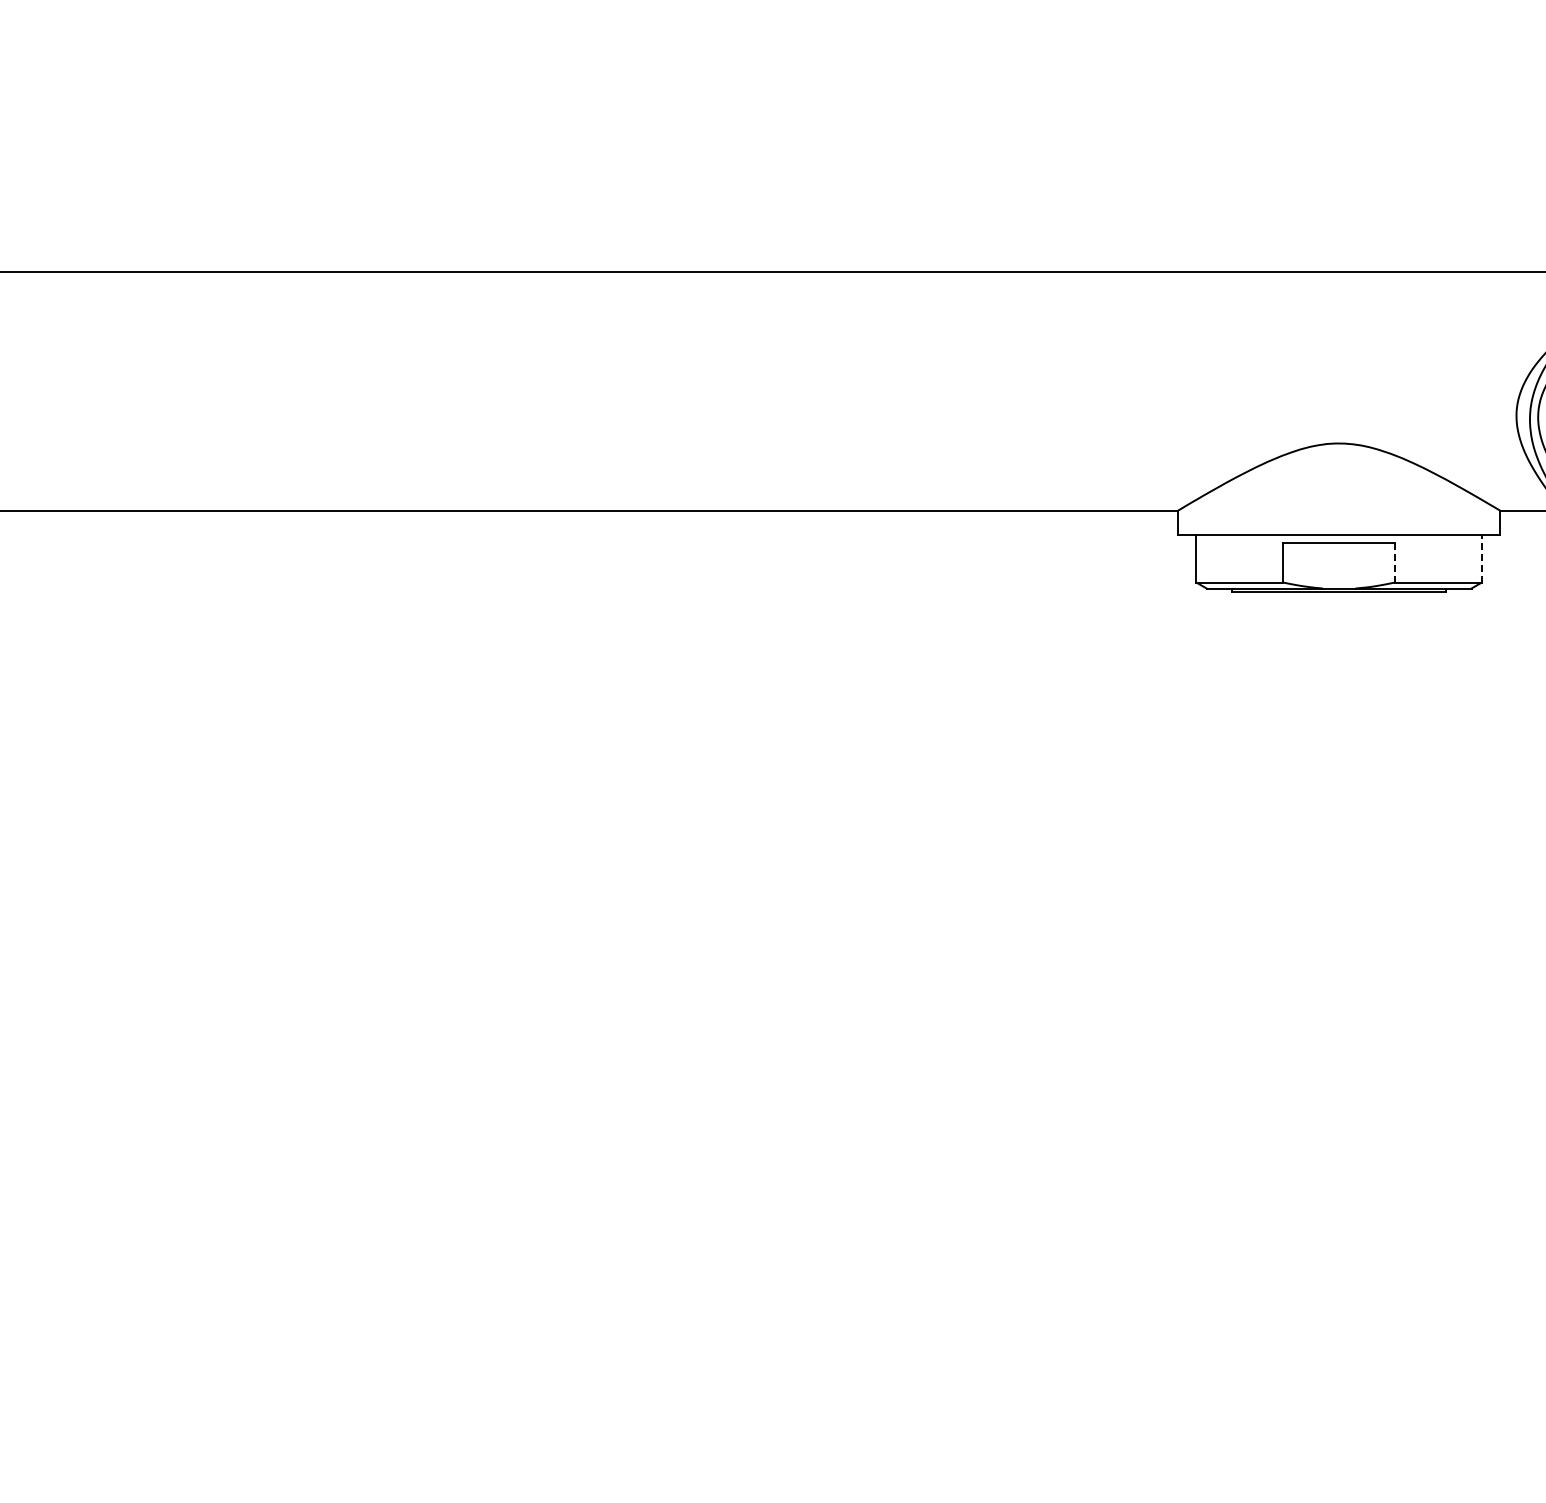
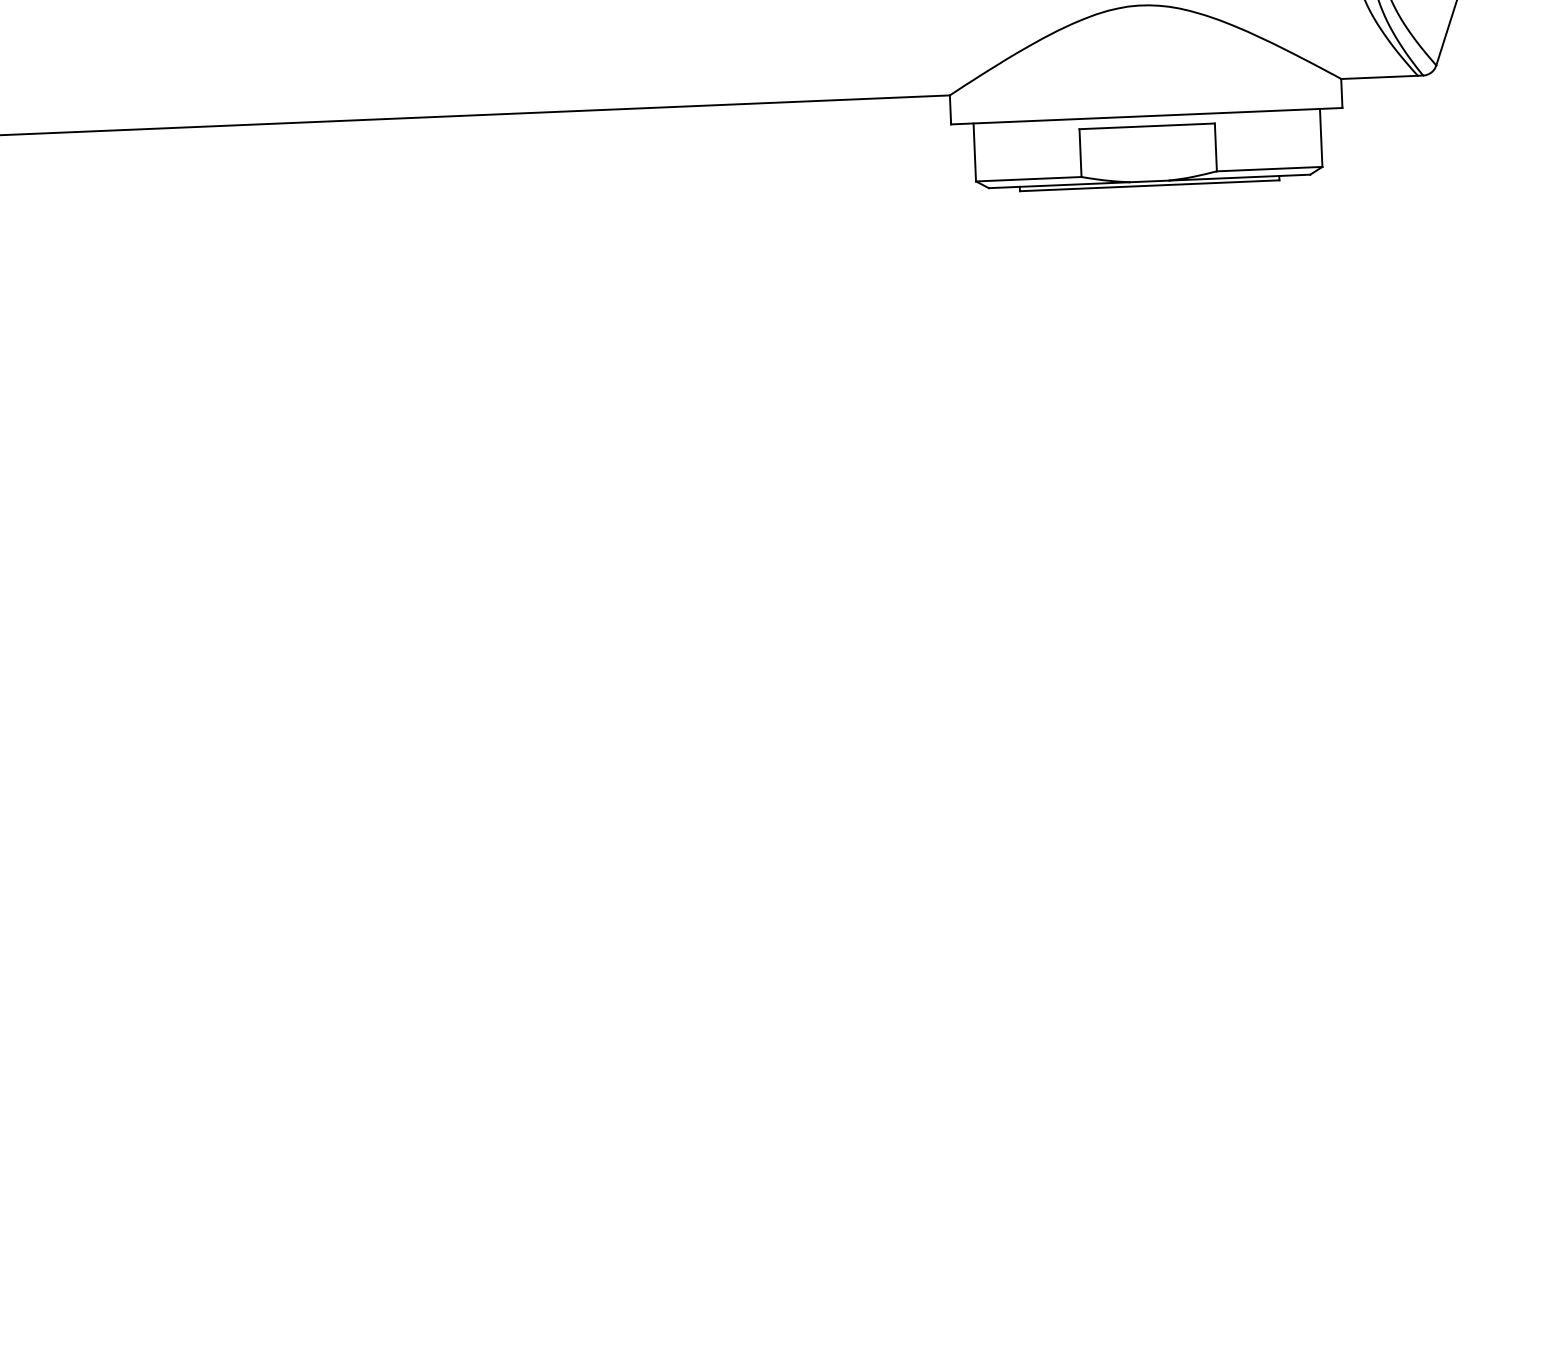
line: (1481, 558) -> (1320, 137), dashed -> solid
line: (1394, 562) -> (1215, 147), dashed -> solid

